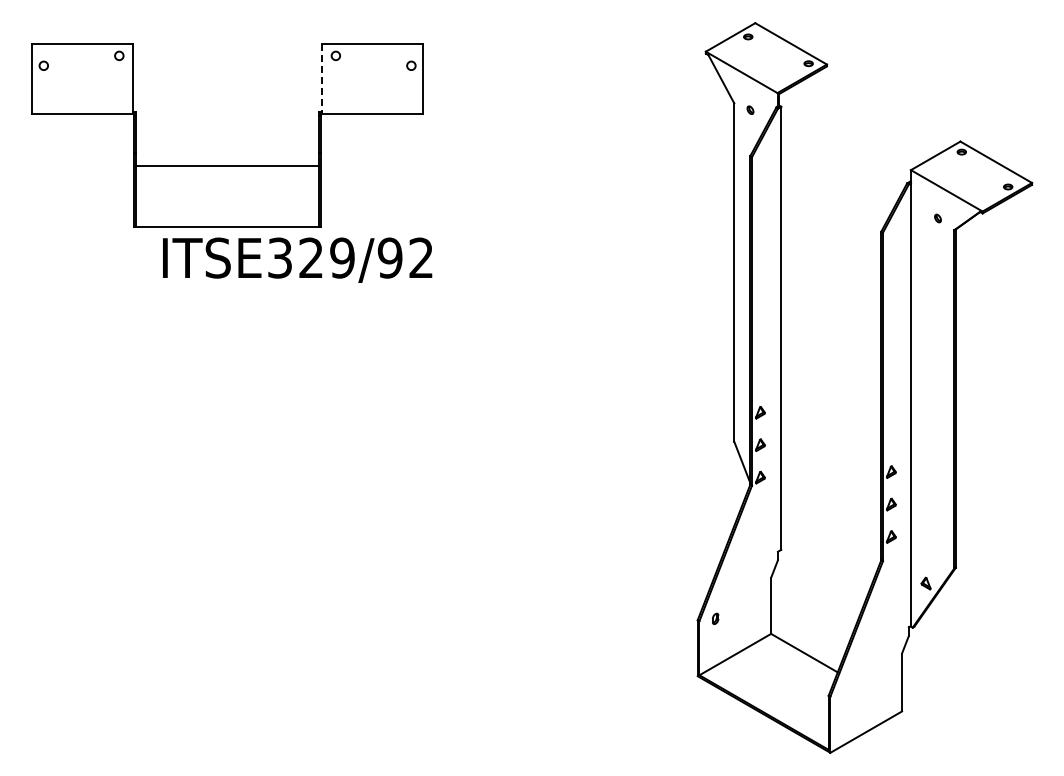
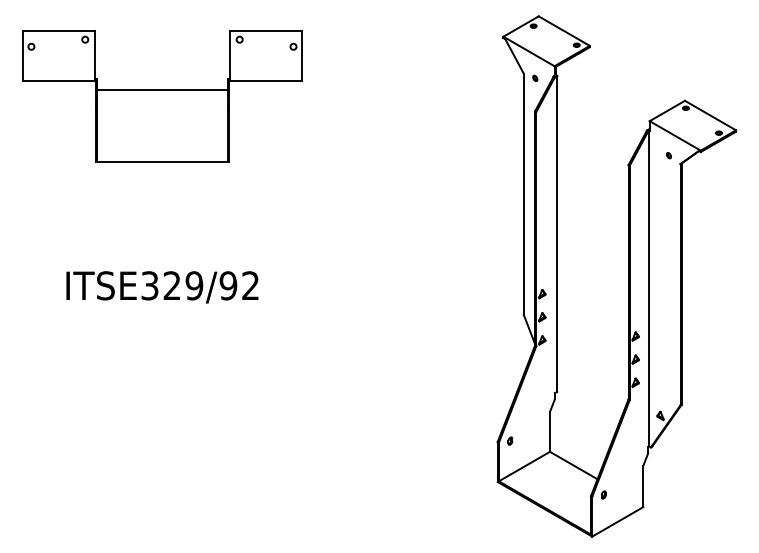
line: (321, 78) -> (229, 55), dashed -> solid
line: (227, 165) -> (162, 89), moved
text: (297, 259) -> (162, 286), moved
part: (846, 694) -> (603, 495), added

